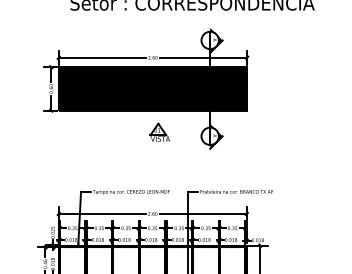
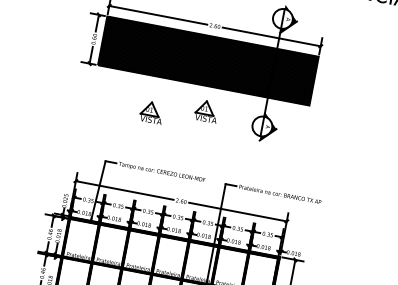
part: (112, 141) -> (151, 111), added

